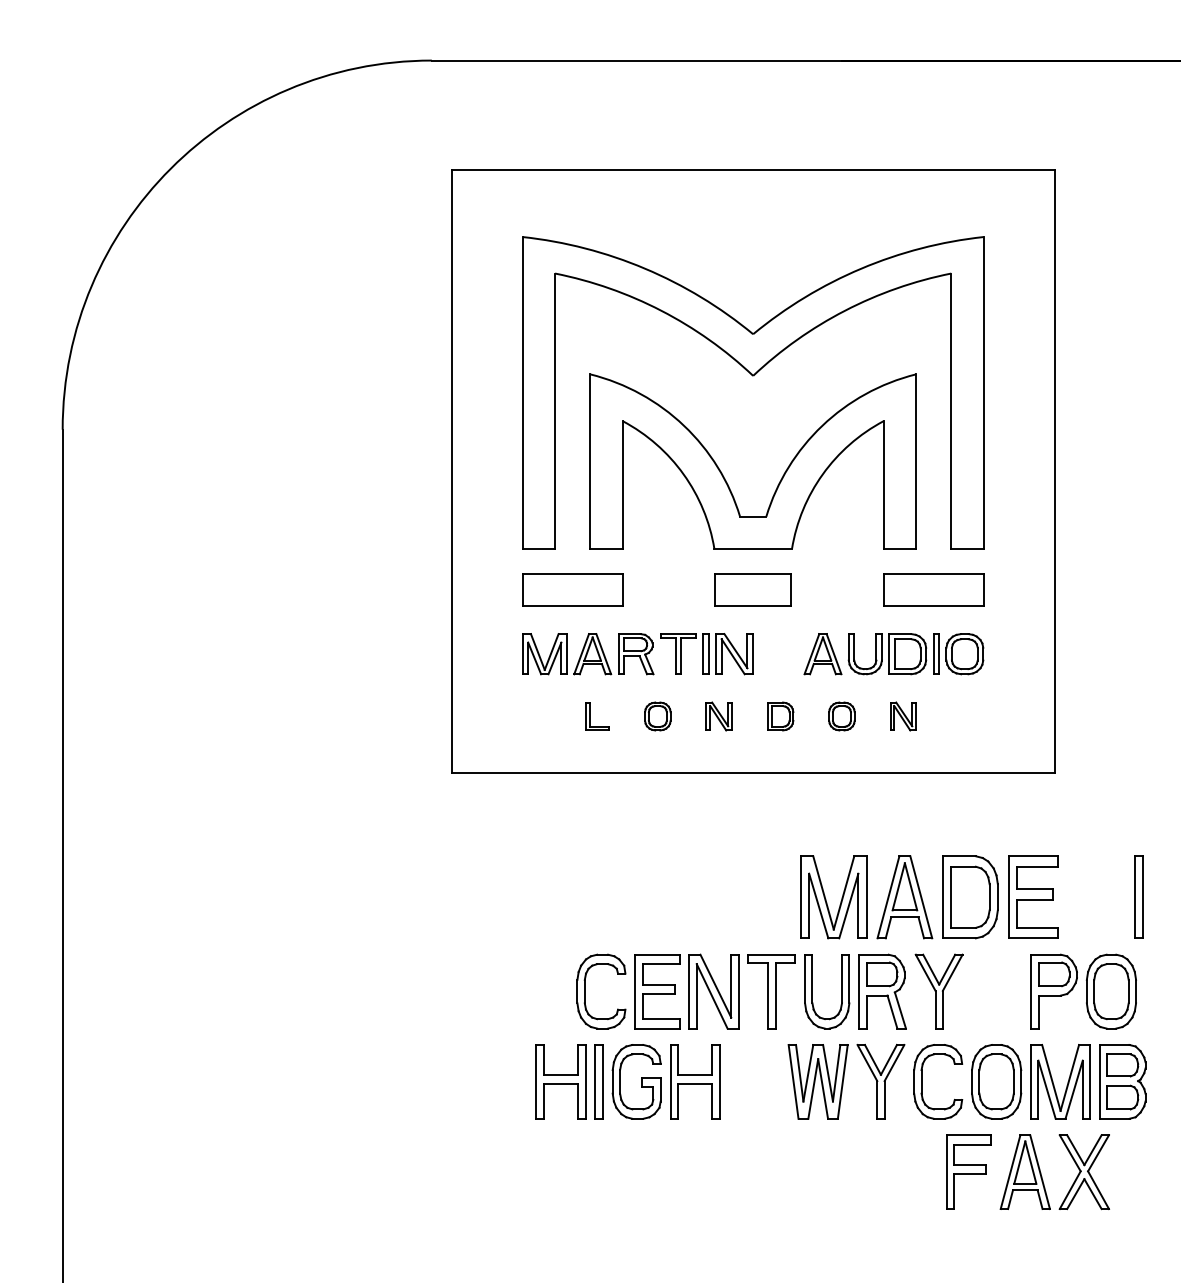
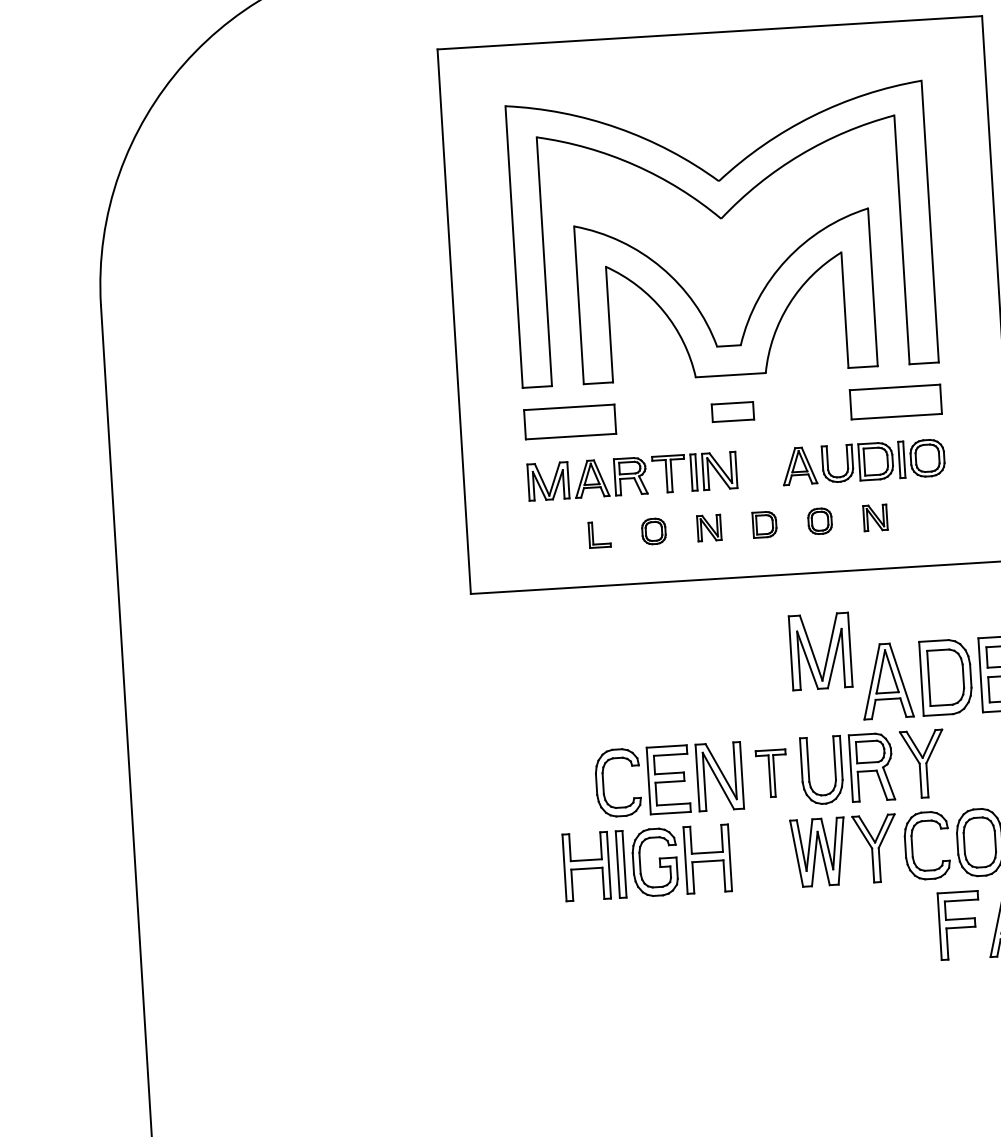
part: (752, 589) -> (732, 411), size x0.6
part: (826, 899) -> (814, 653), moved
part: (771, 991) -> (771, 773), size x0.7

